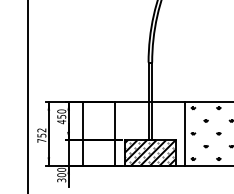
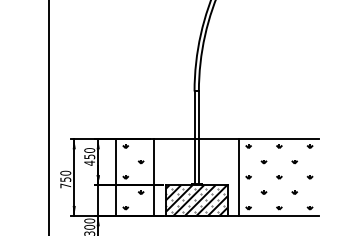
text: (41, 129) -> (65, 172), 752 -> 750
hatch: (97, 133) -> (133, 176), added

